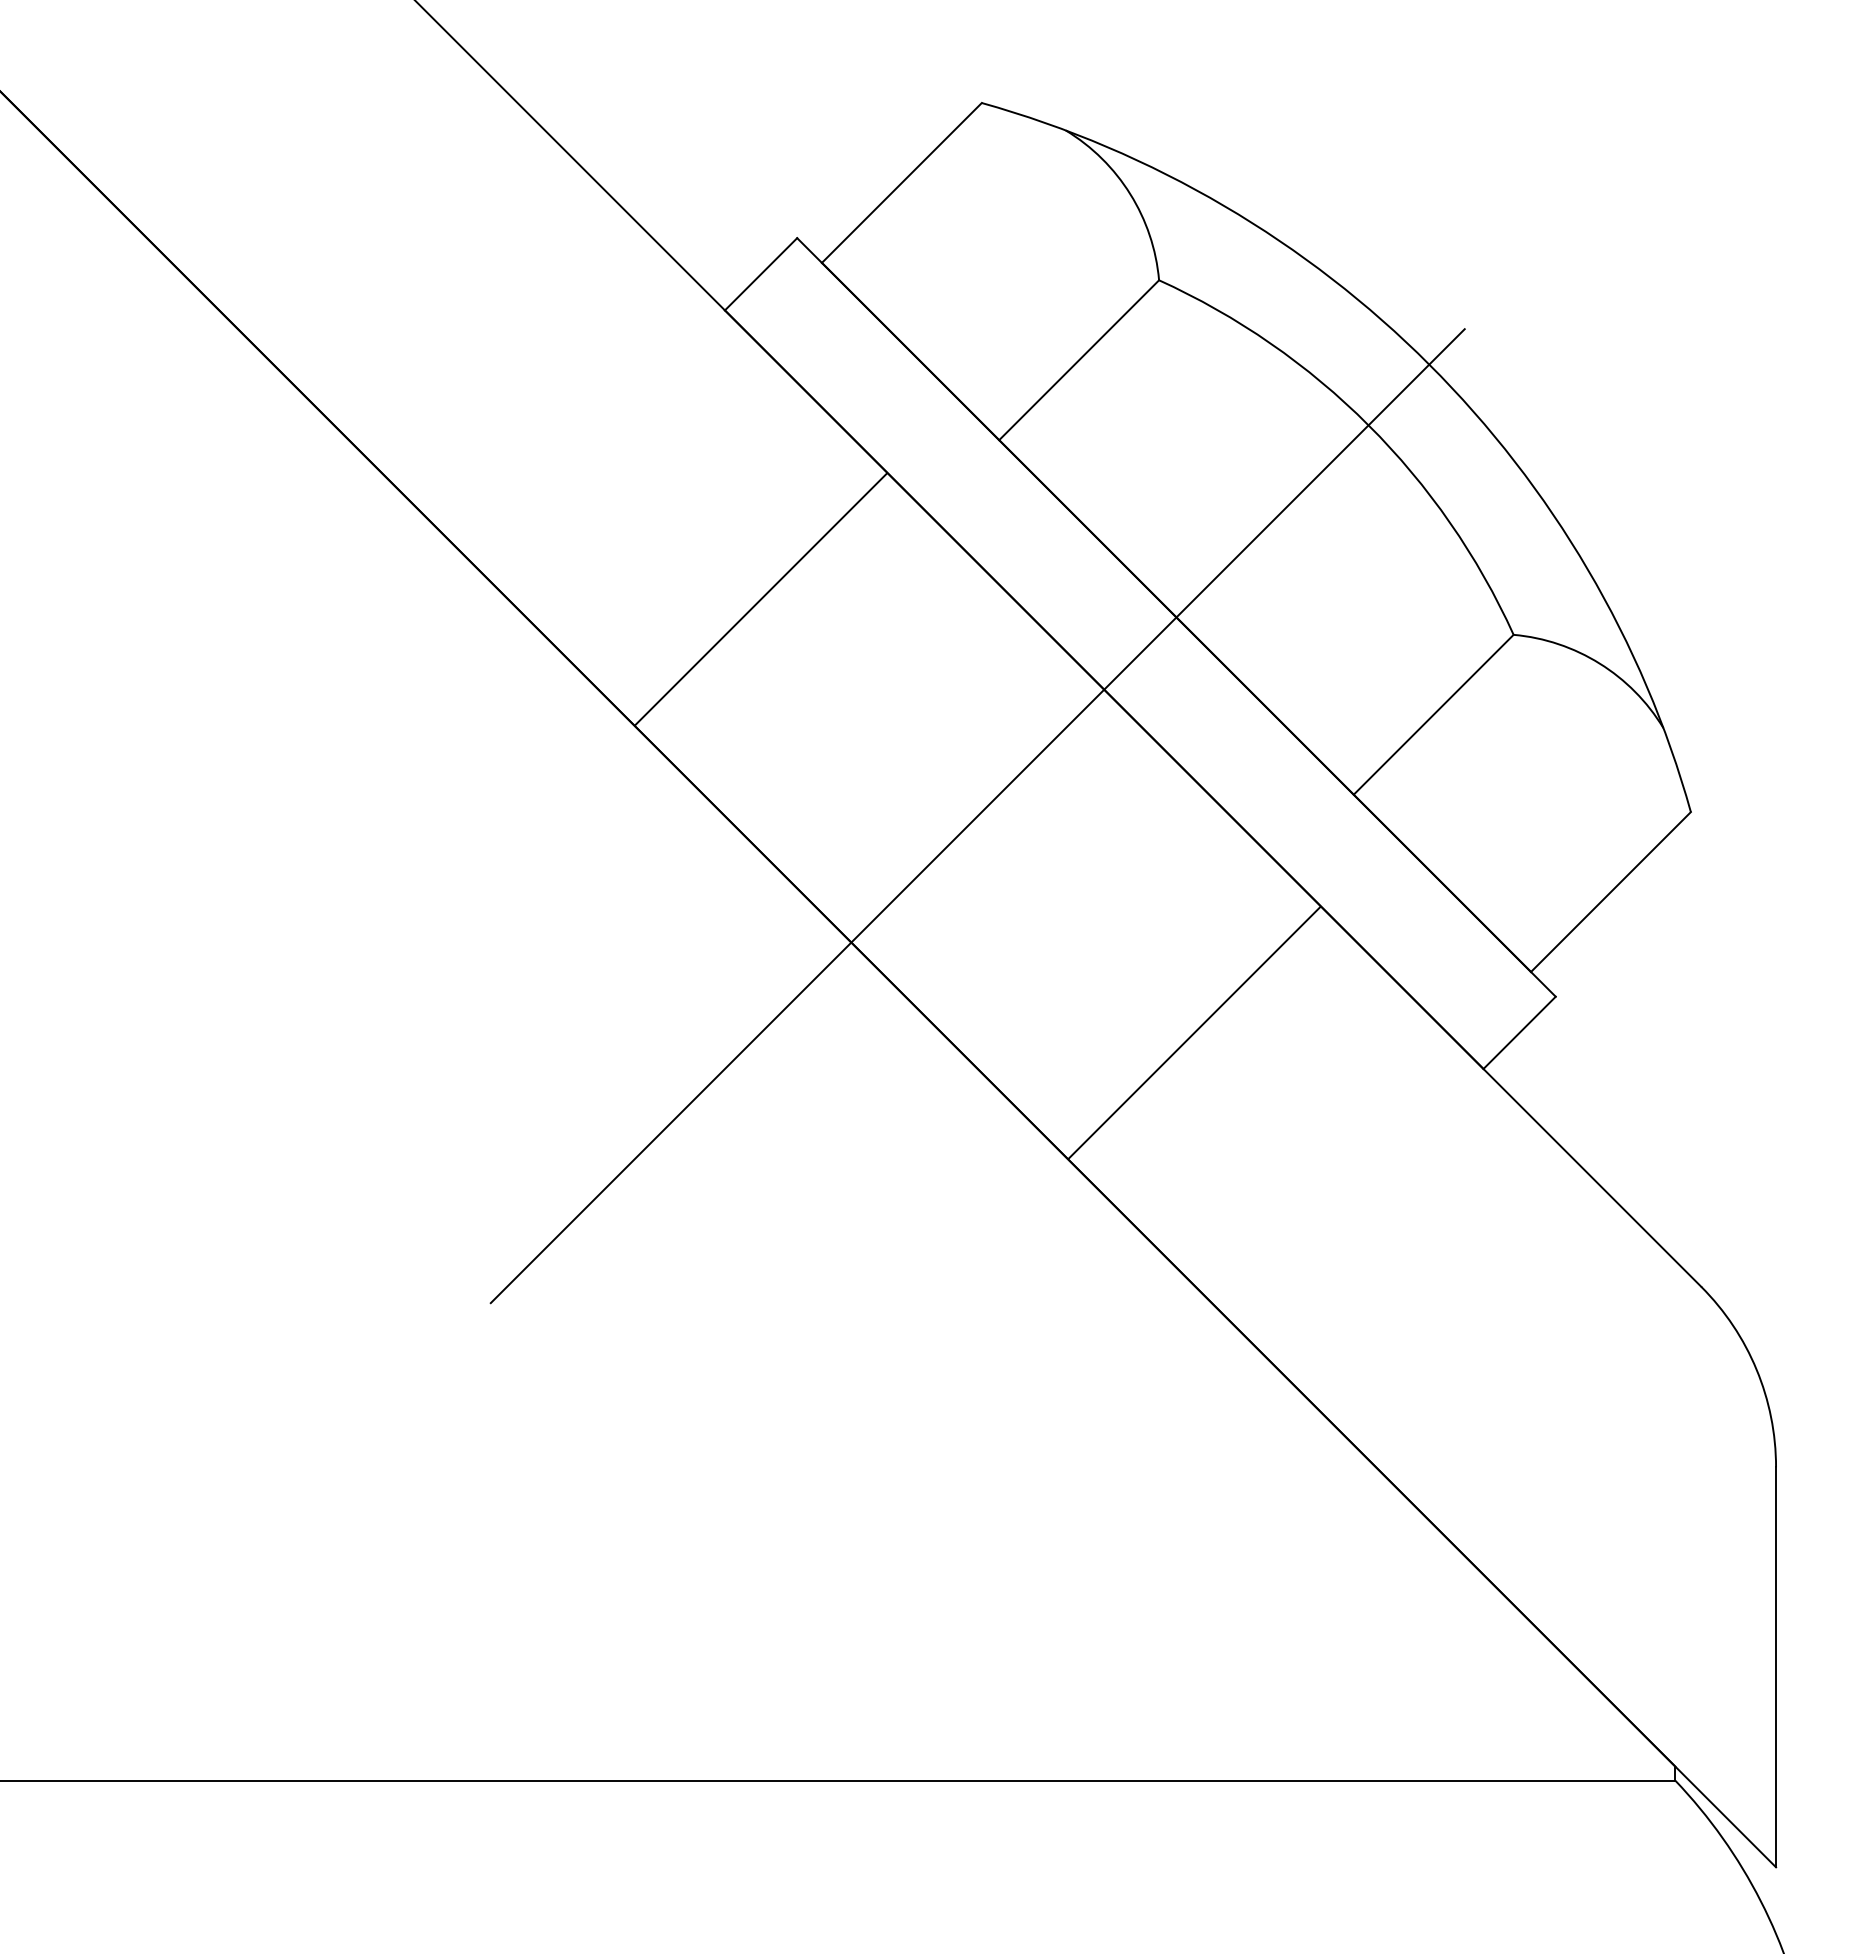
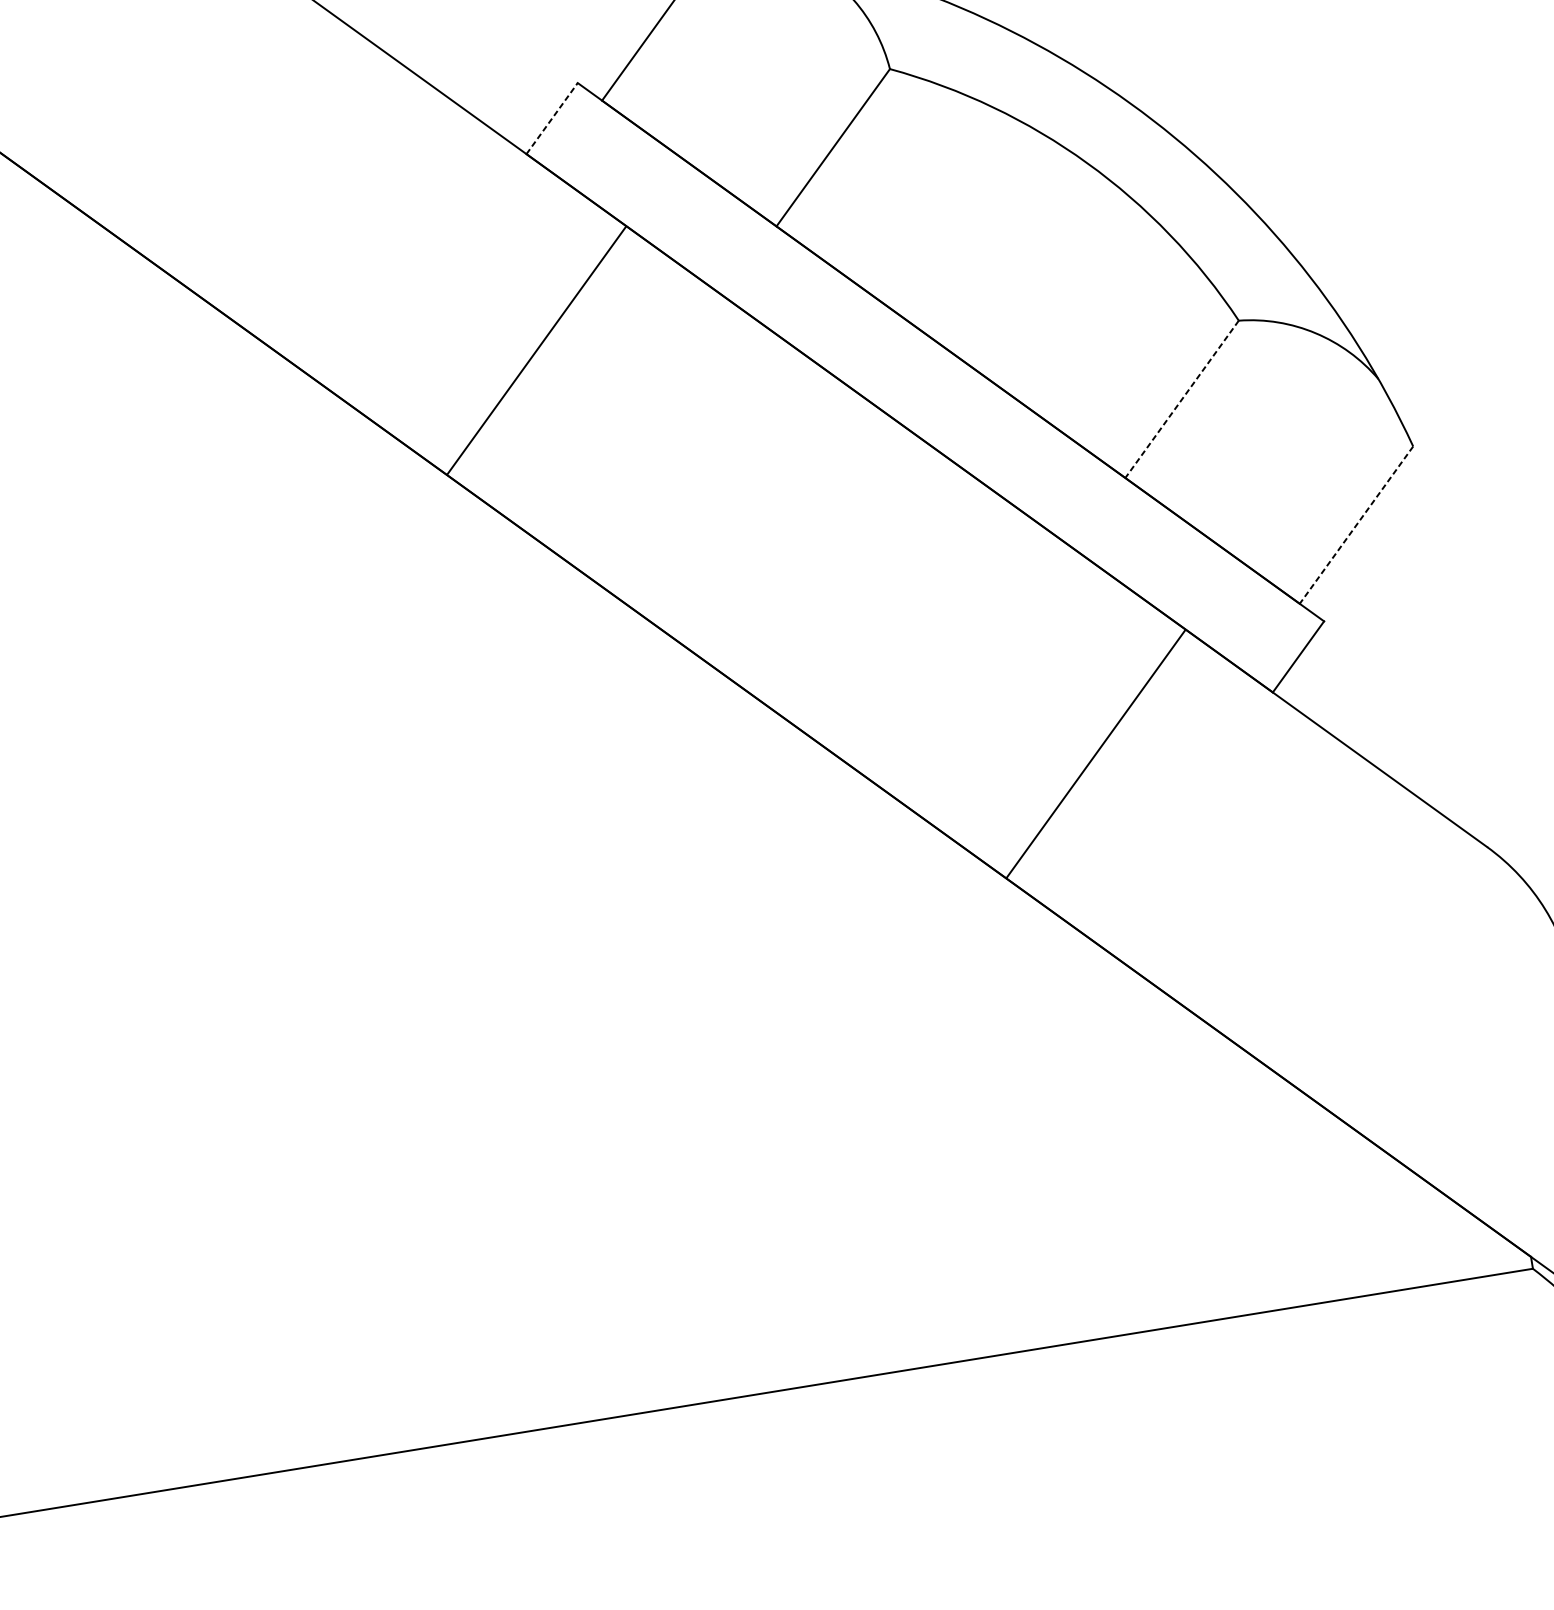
line: (761, 273) -> (552, 117), solid -> dashed
line: (760, 598) -> (536, 349), moved
line: (1433, 715) -> (1182, 399), solid -> dashed
line: (977, 815) -> (809, 547), removed
line: (1610, 892) -> (1356, 525), solid -> dashed
line: (1194, 1032) -> (1095, 753), moved

